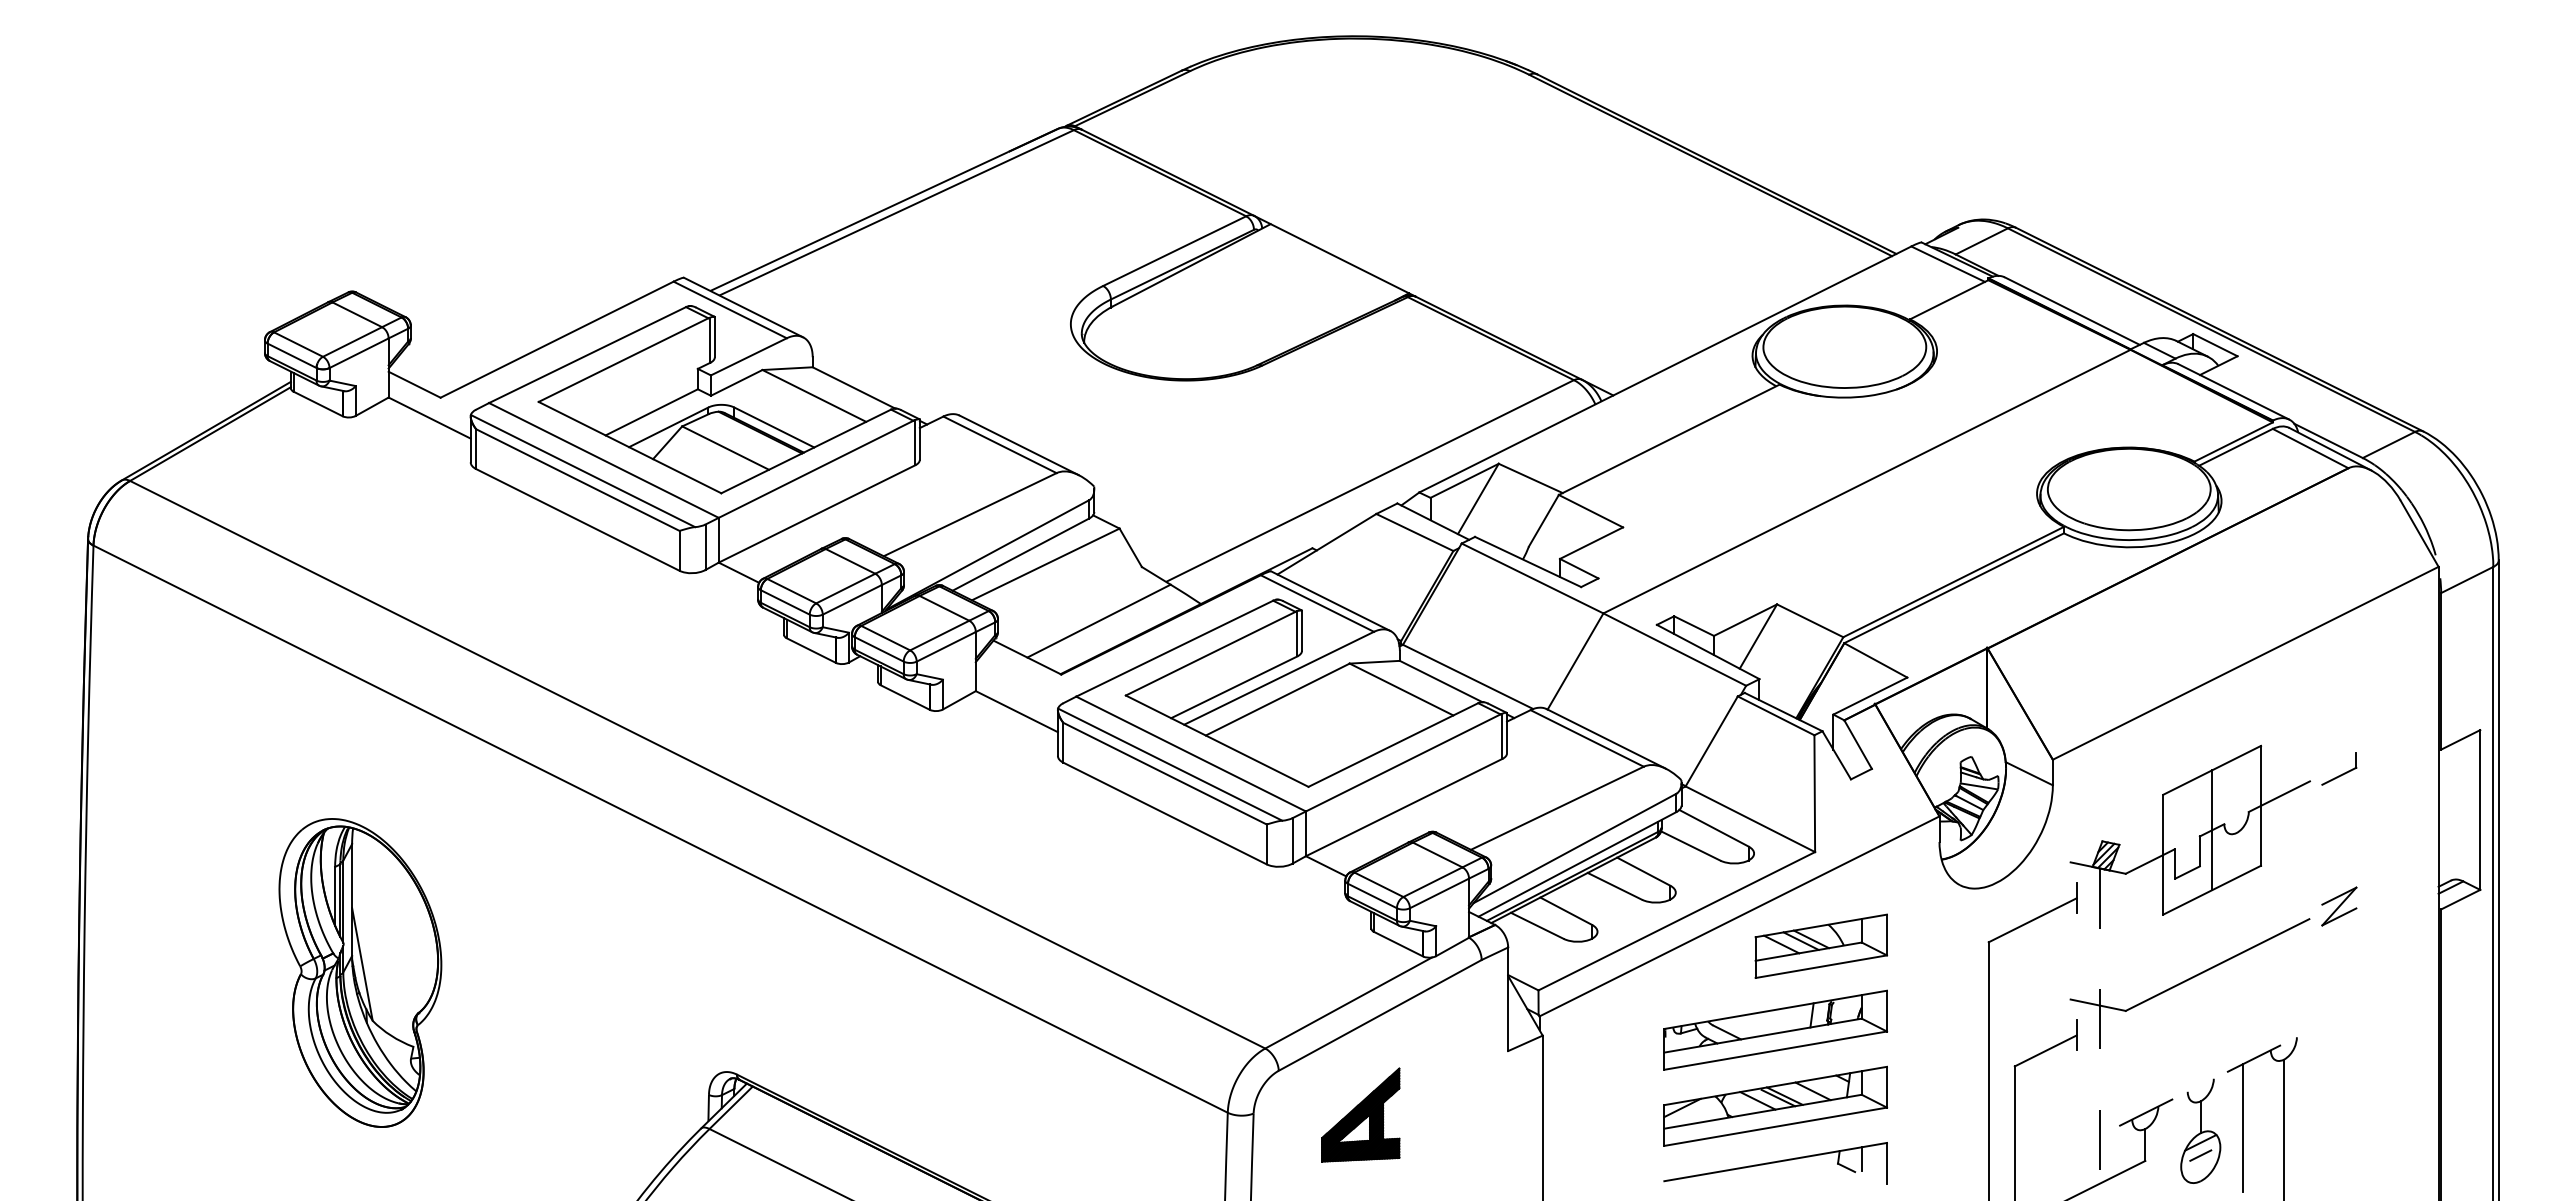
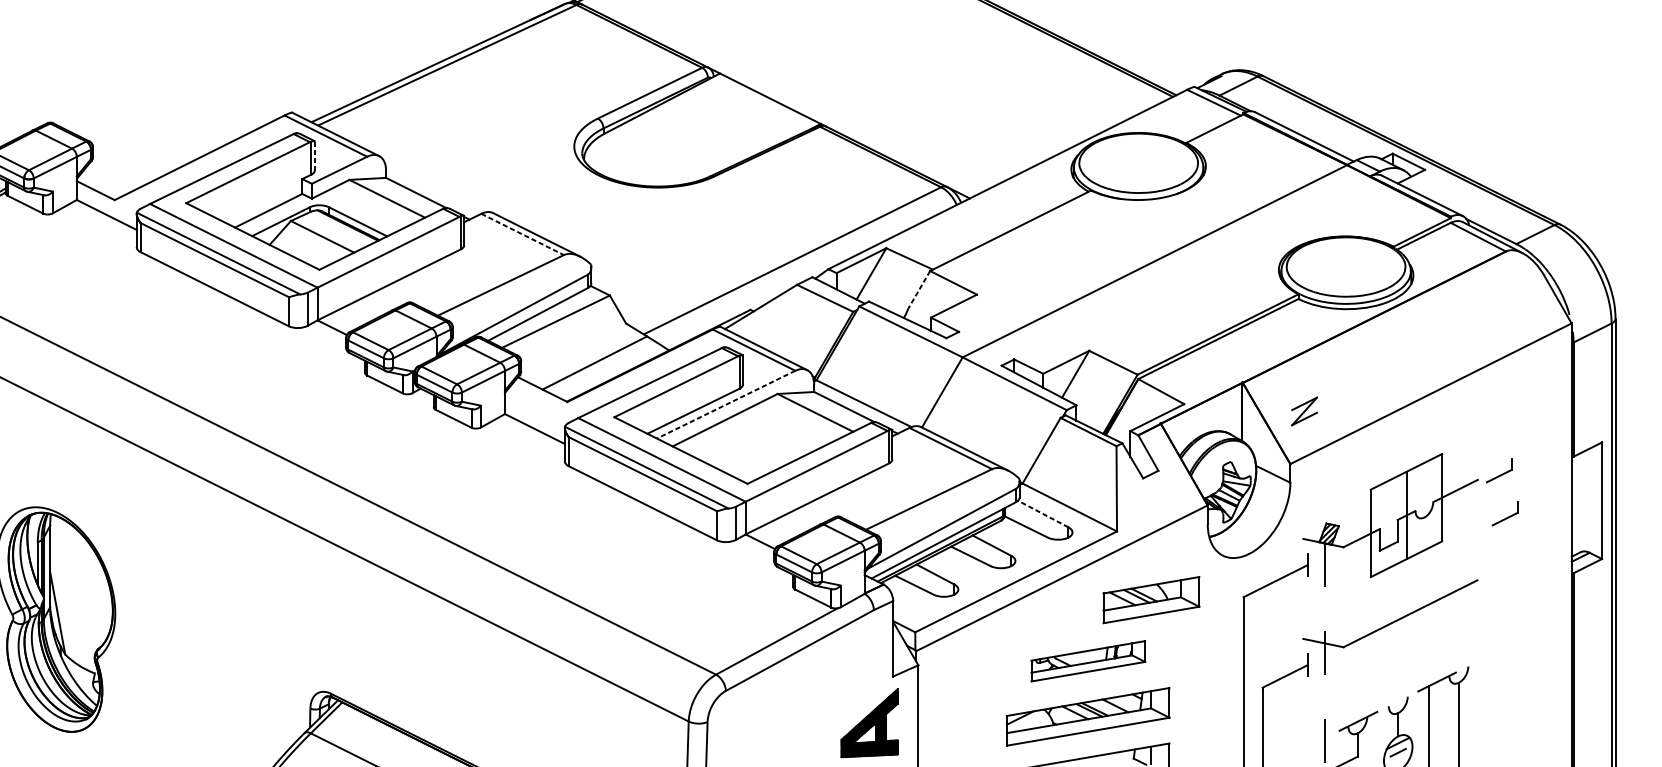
line: (714, 336) -> (314, 155), solid -> dashed
line: (1000, 445) -> (523, 234), solid -> dashed
line: (1543, 520) -> (918, 289), solid -> dashed
line: (1279, 678) -> (726, 404), solid -> dashed
line: (1713, 827) -> (1042, 513), solid -> dashed
part: (2347, 827) -> (1505, 513), added
part: (2339, 906) -> (1304, 411), moved
part: (1820, 945) -> (1150, 599), moved
part: (1775, 1029) -> (1088, 660), size x0.7
part: (1360, 1114) -> (869, 722), moved

